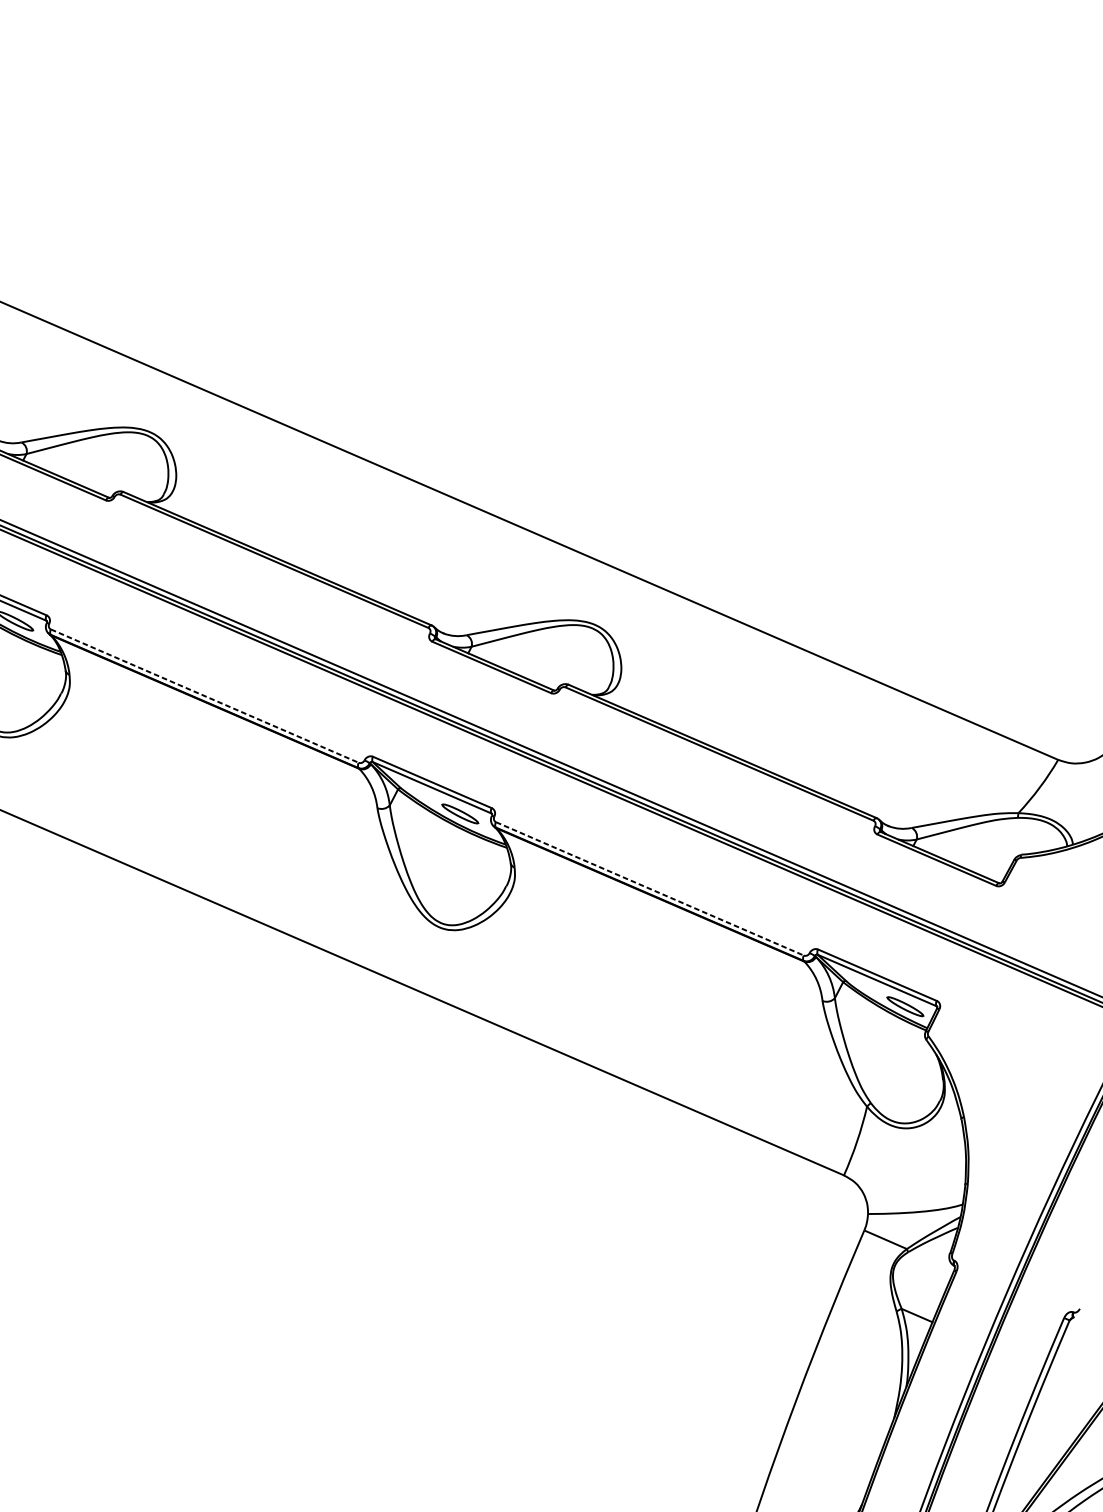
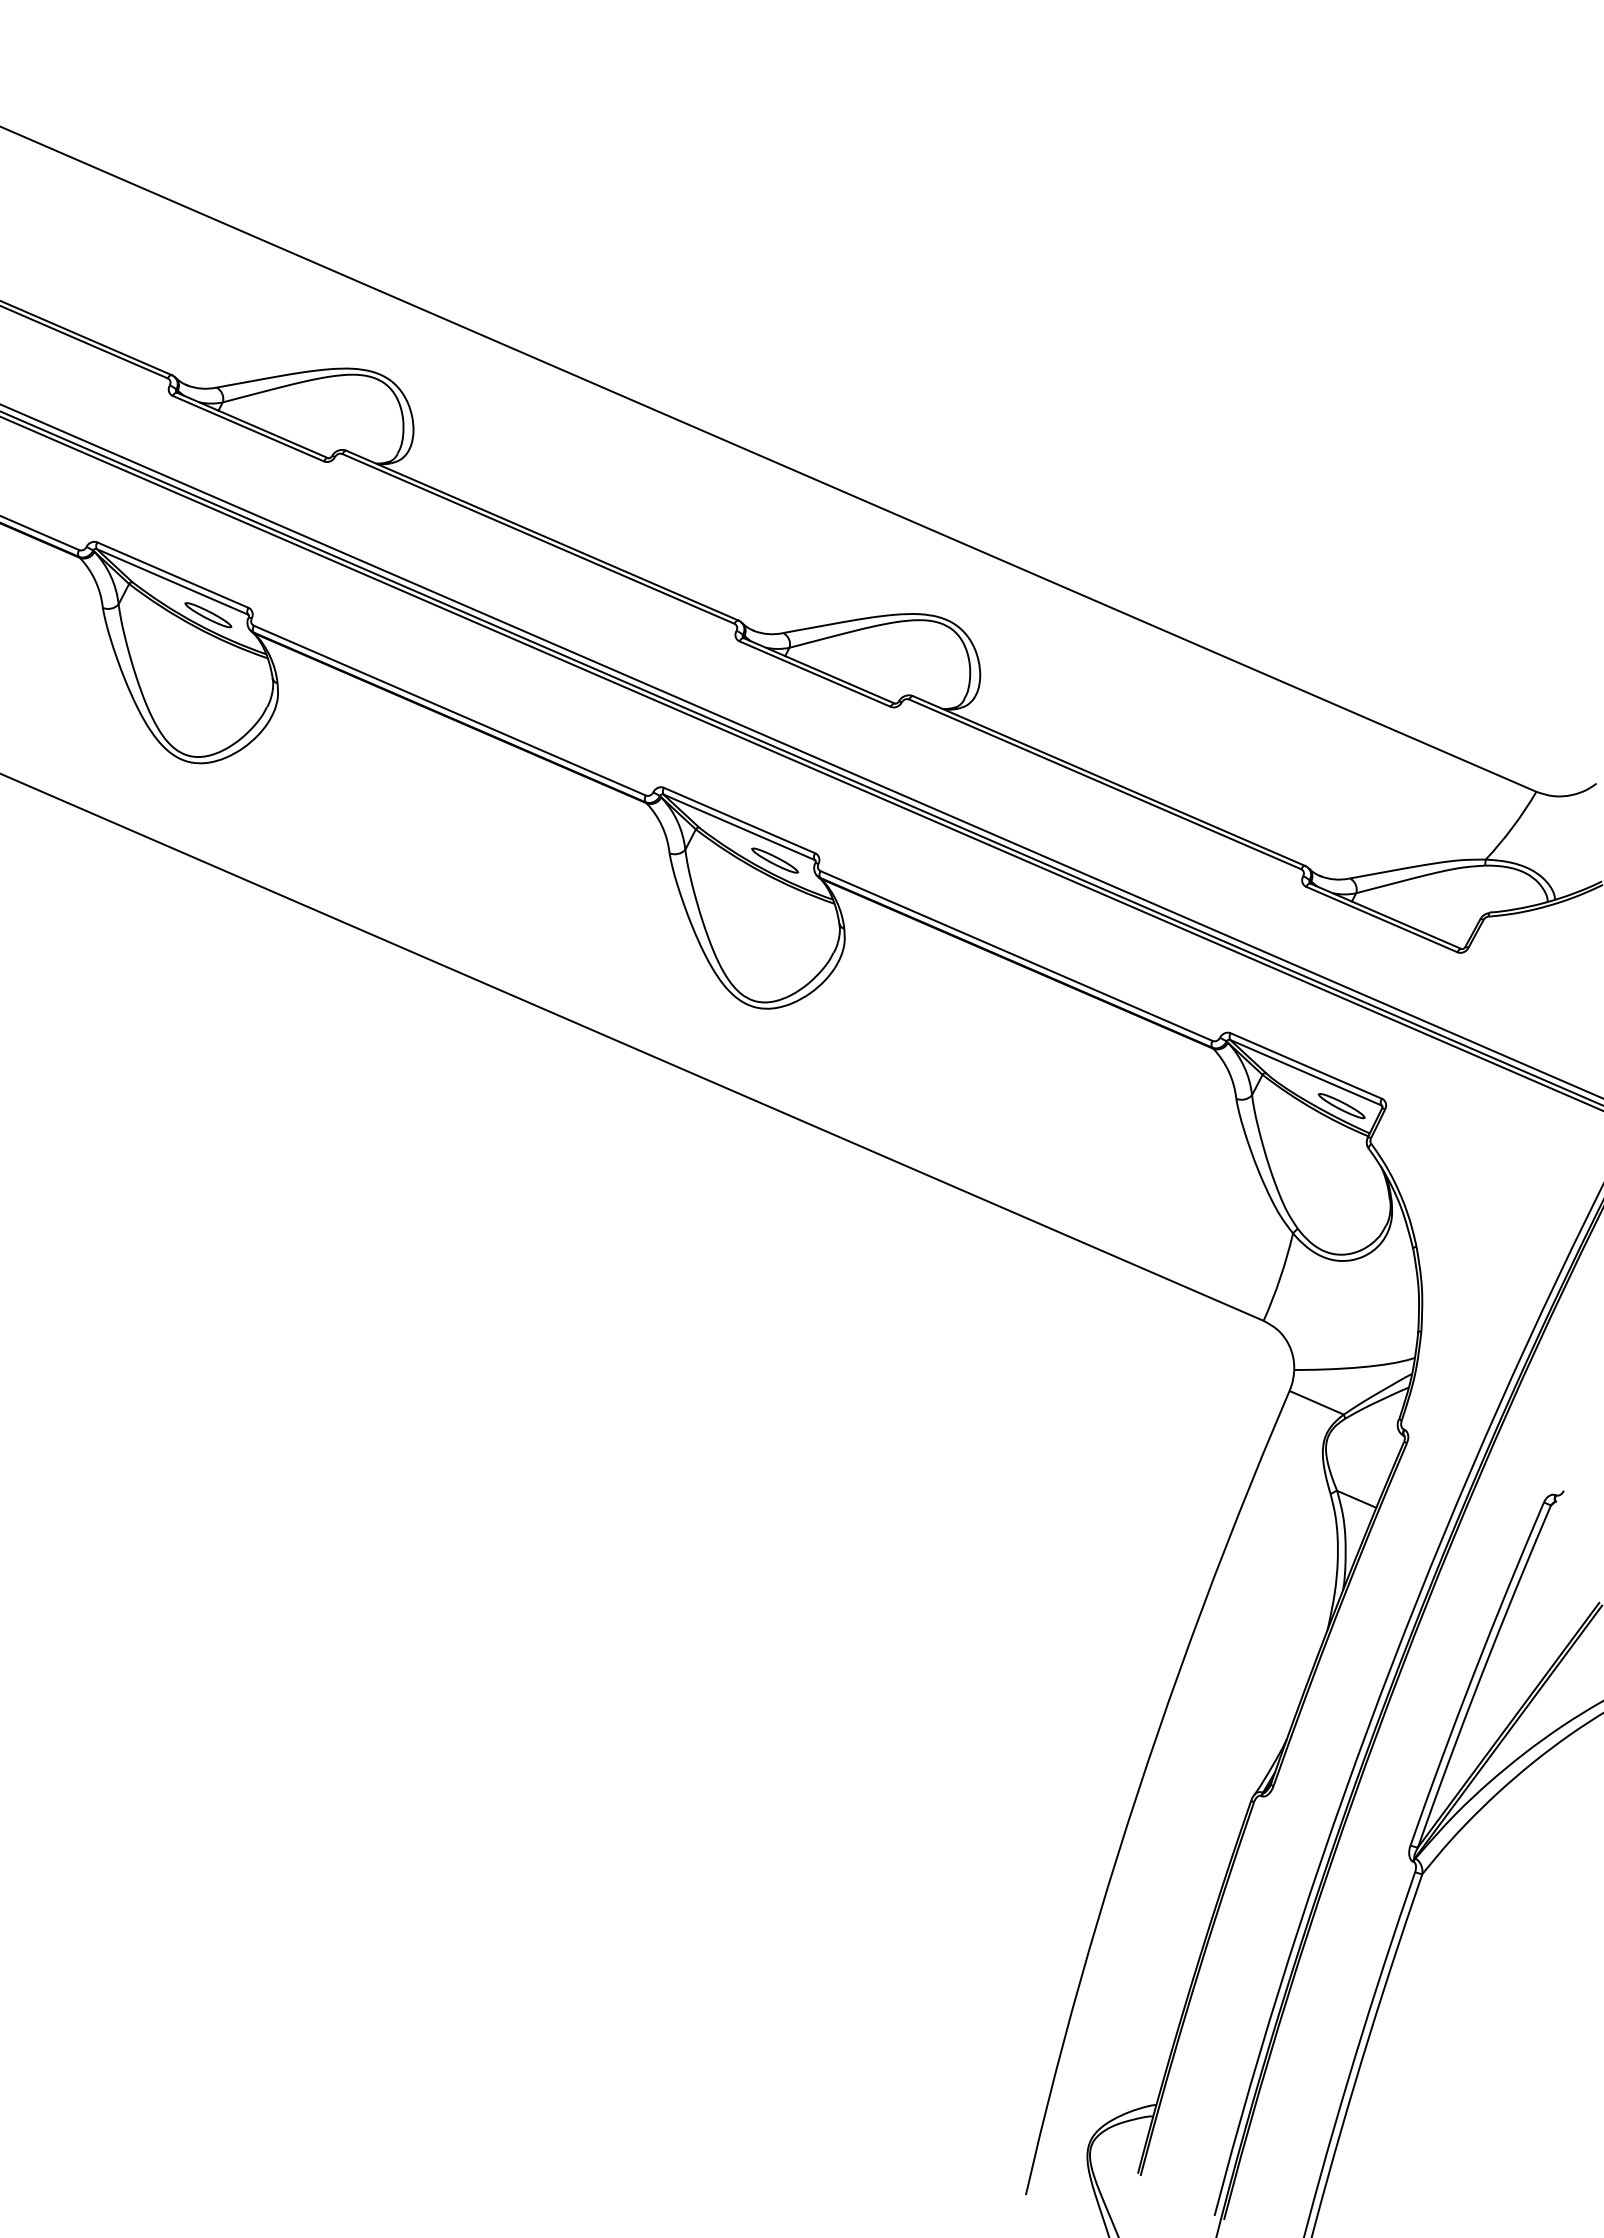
line: (204, 696) -> (449, 710), dashed -> solid
line: (649, 889) -> (1016, 956), dashed -> solid

